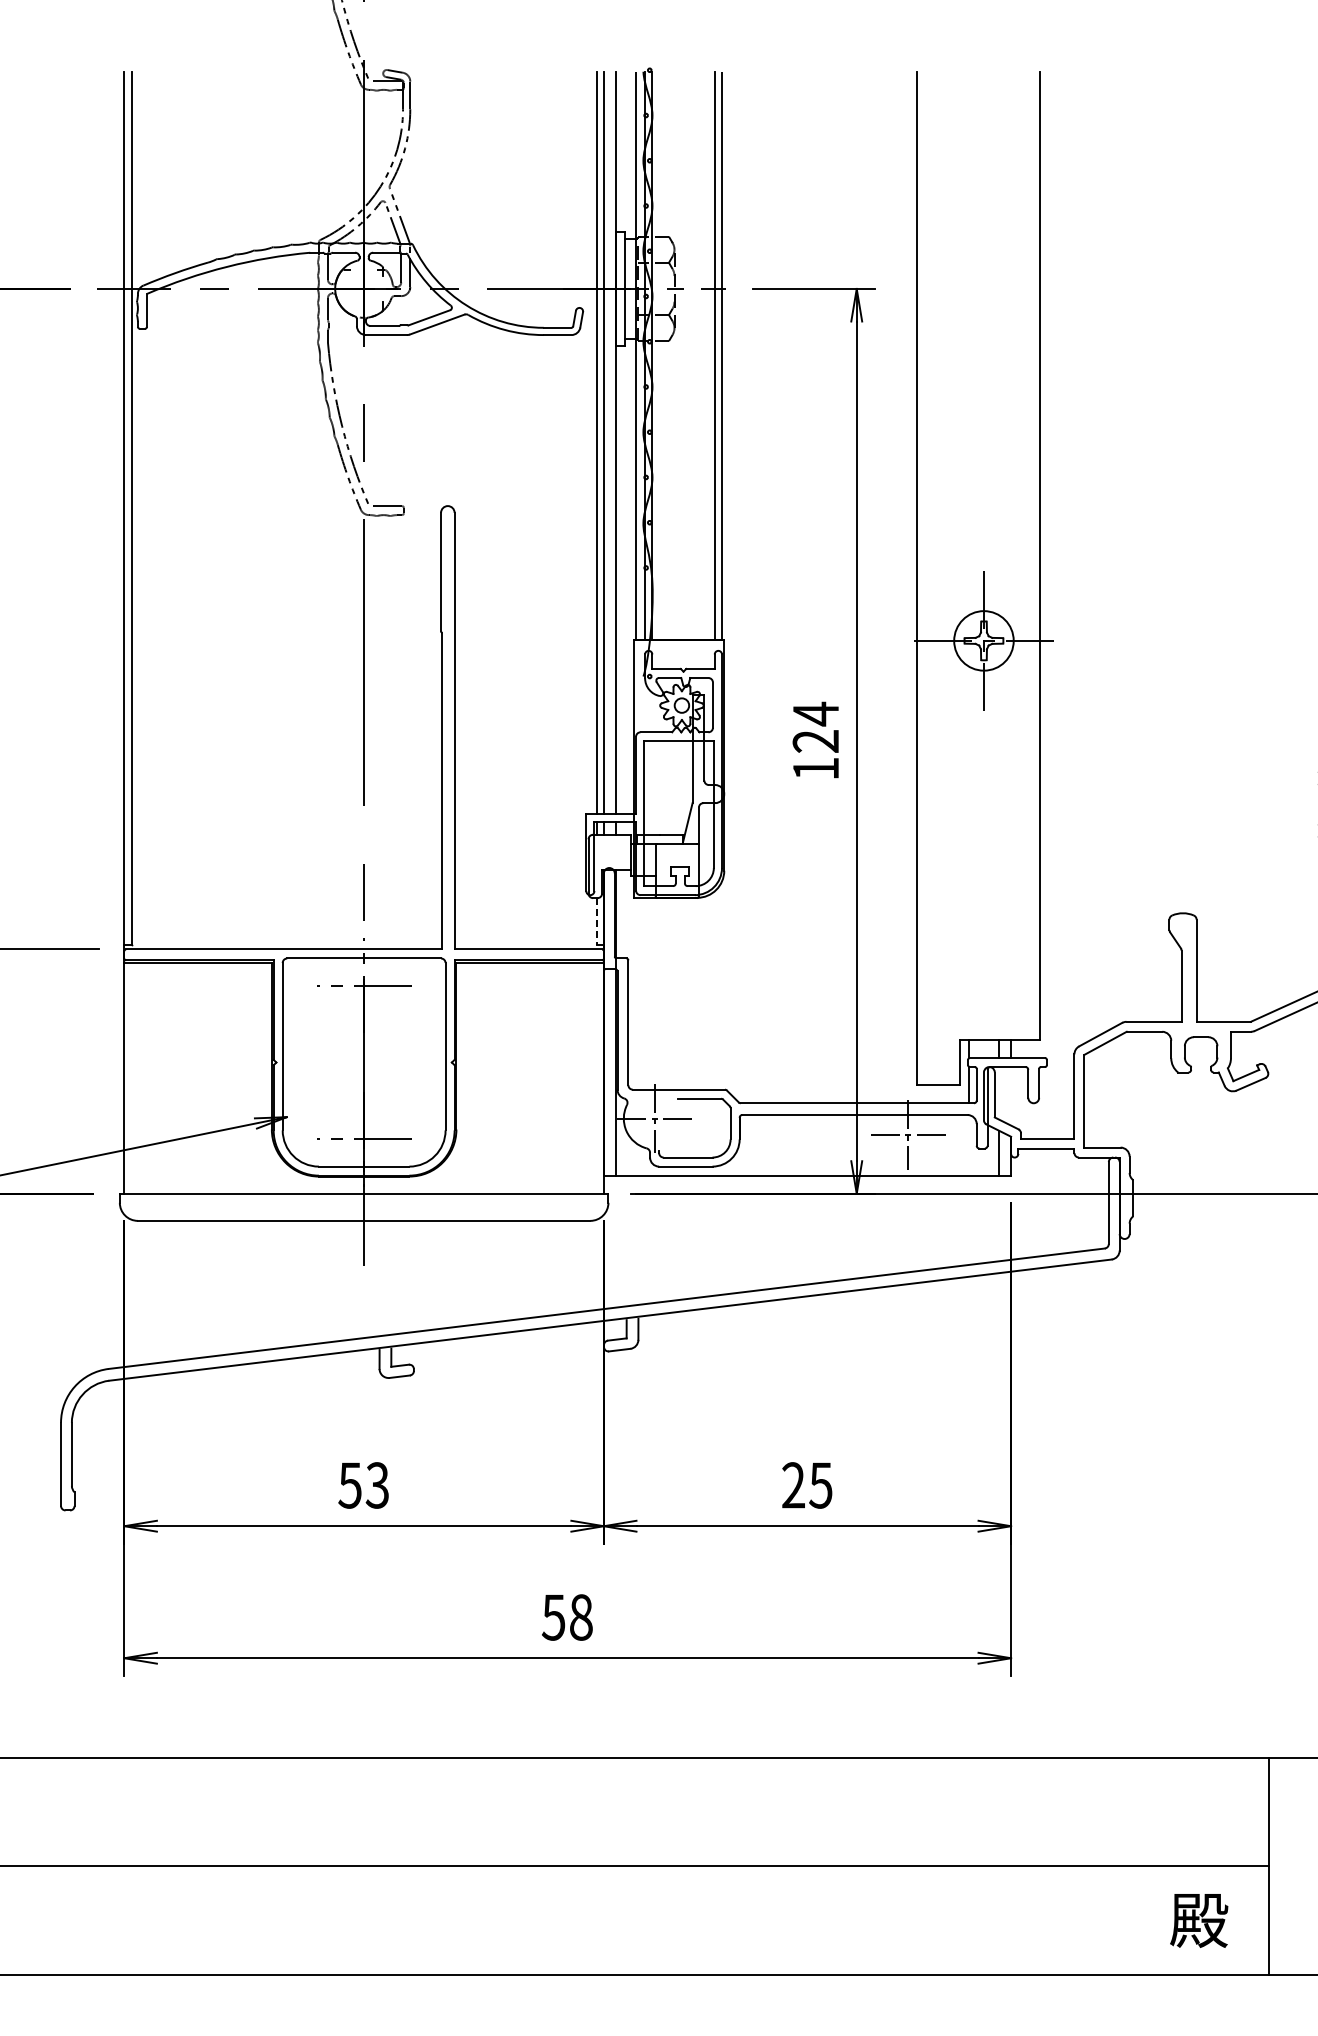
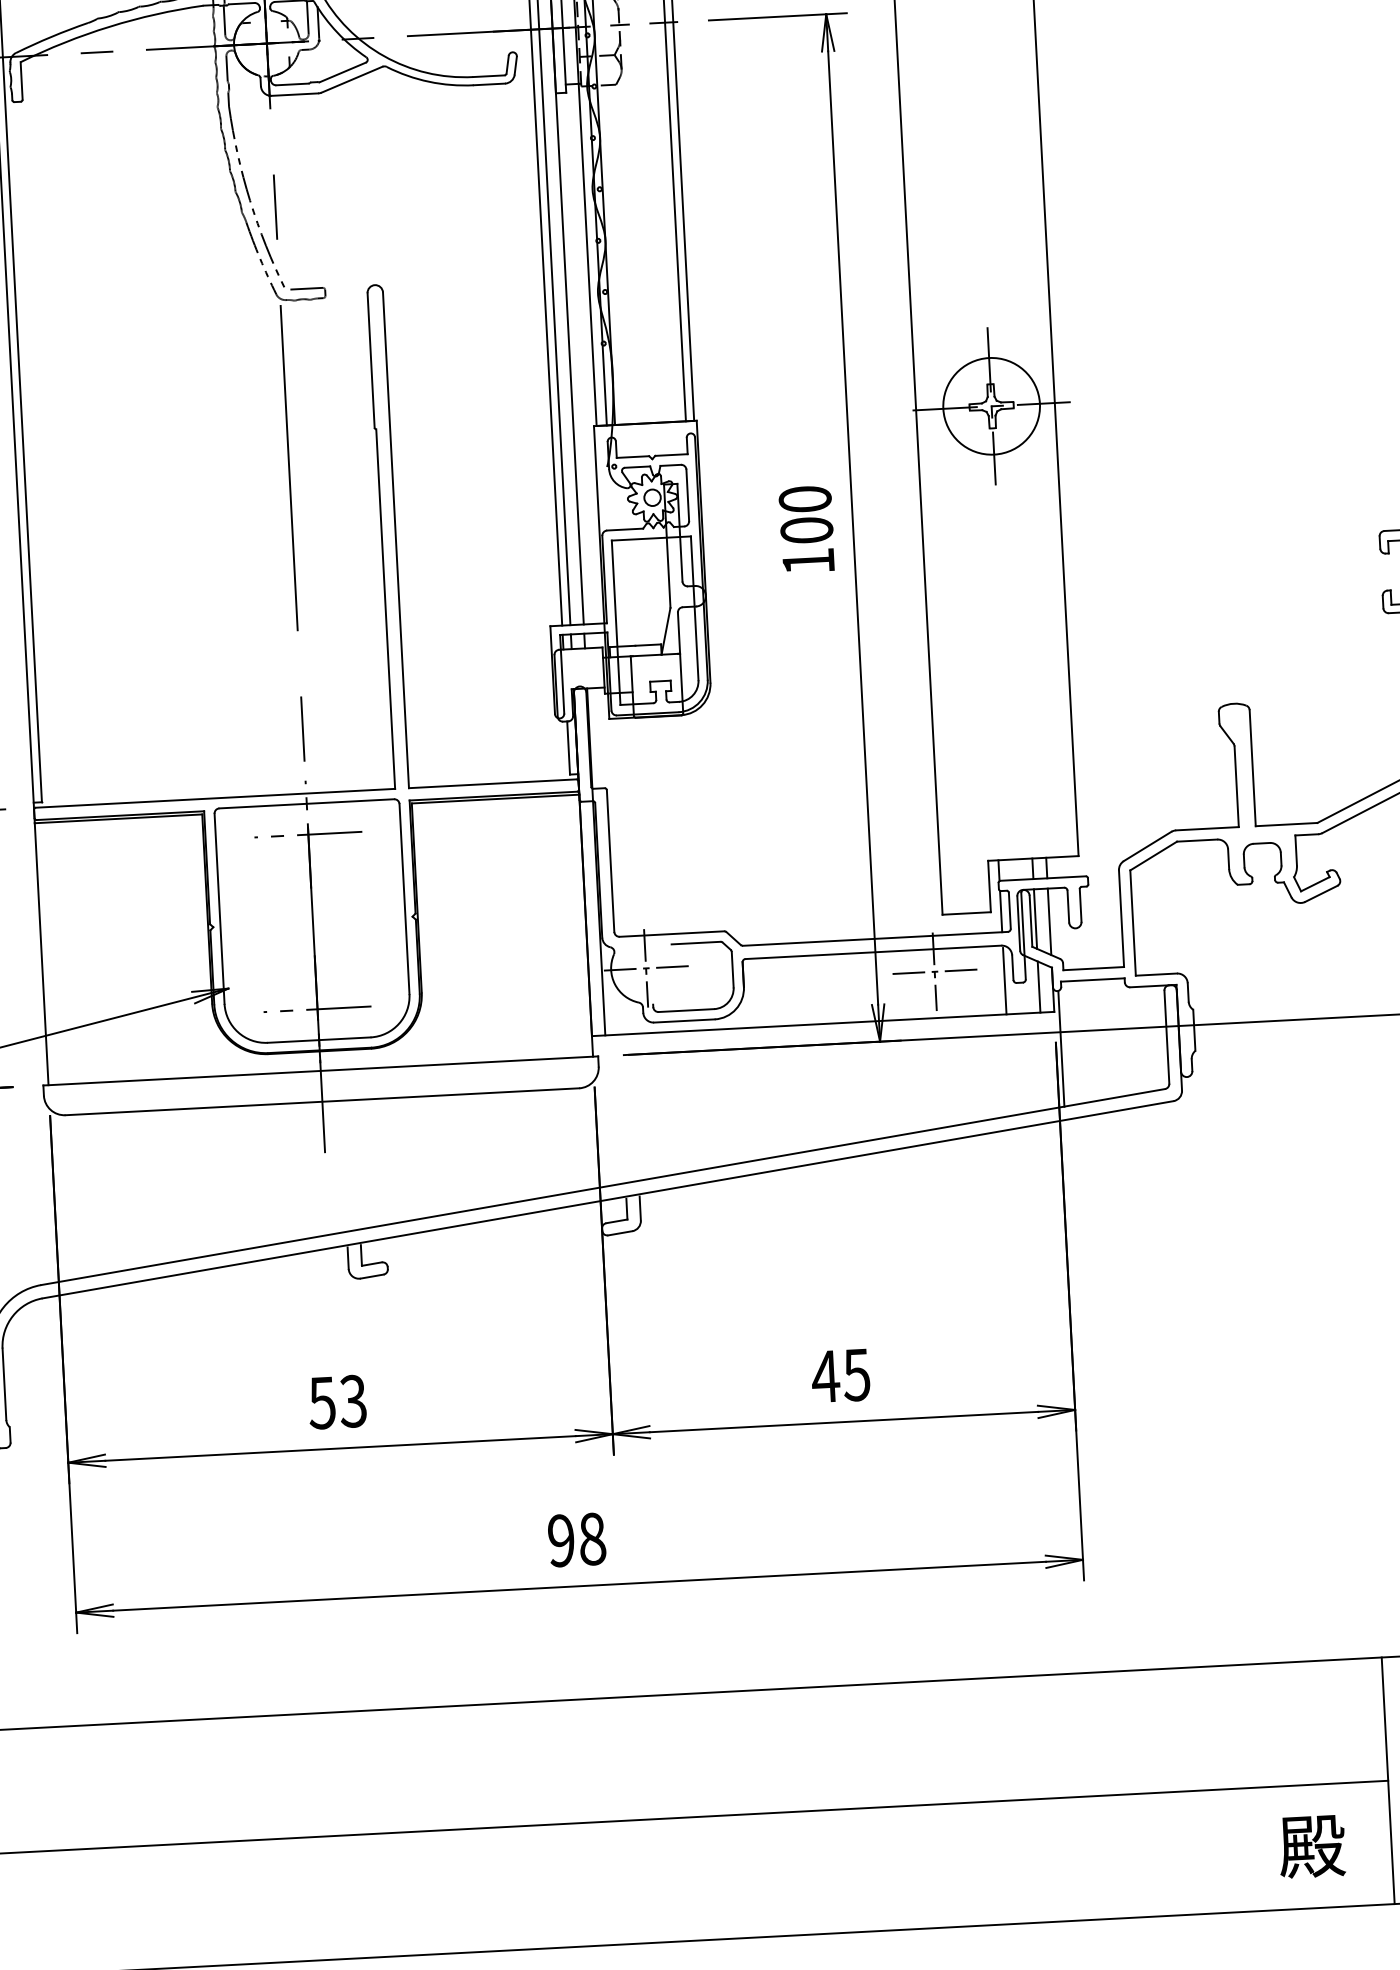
circle: (983, 640) -> (991, 405), size x1.43
text: (815, 726) -> (805, 513), 124 -> 100
line: (596, 922) -> (568, 749), dashed -> solid
line: (998, 1093) -> (1035, 919), added
line: (1011, 1096) -> (1050, 922), added
line: (969, 1146) -> (1005, 981), added
line: (1015, 1208) -> (1061, 1048), added
text: (793, 1485) -> (825, 1376), 25 -> 45
text: (553, 1617) -> (560, 1540), 58 -> 98

